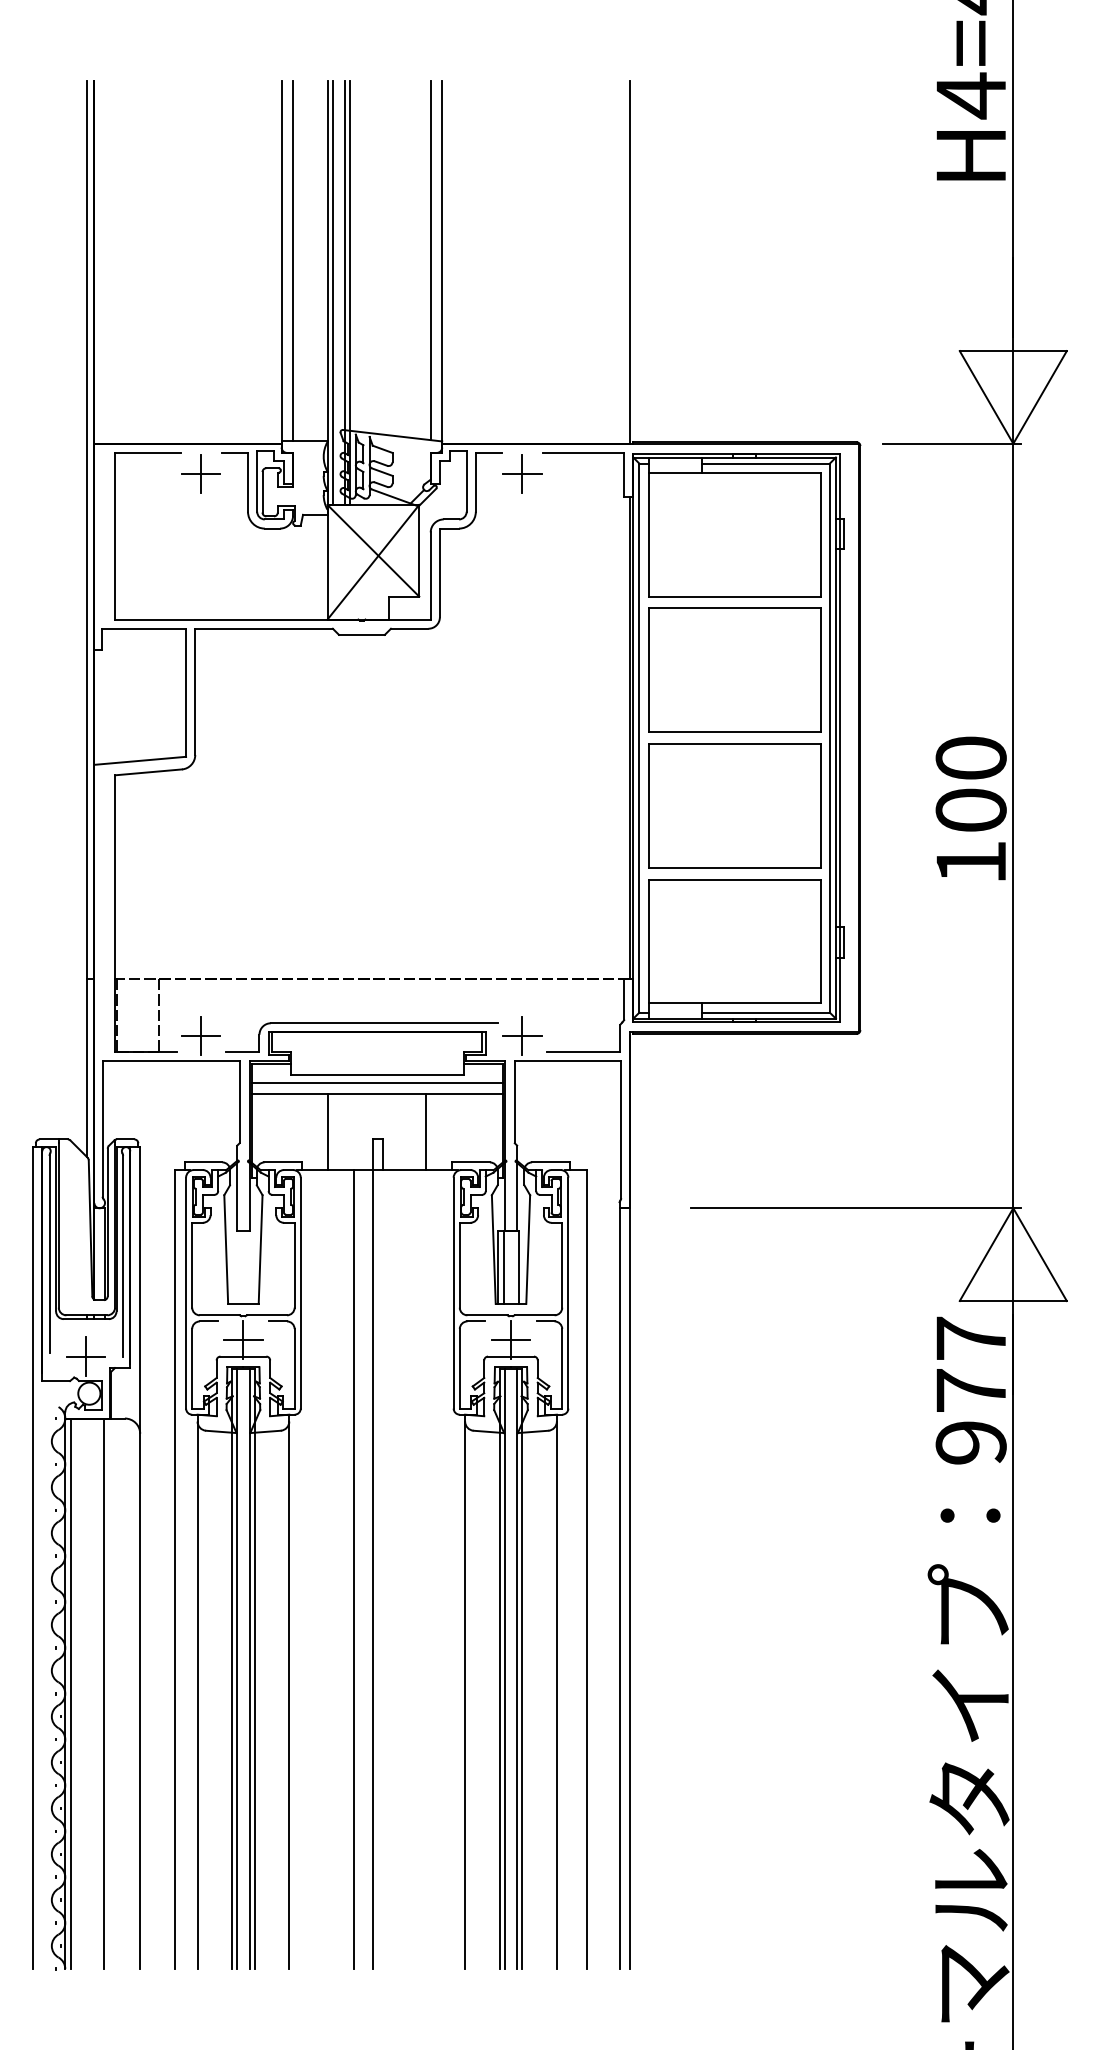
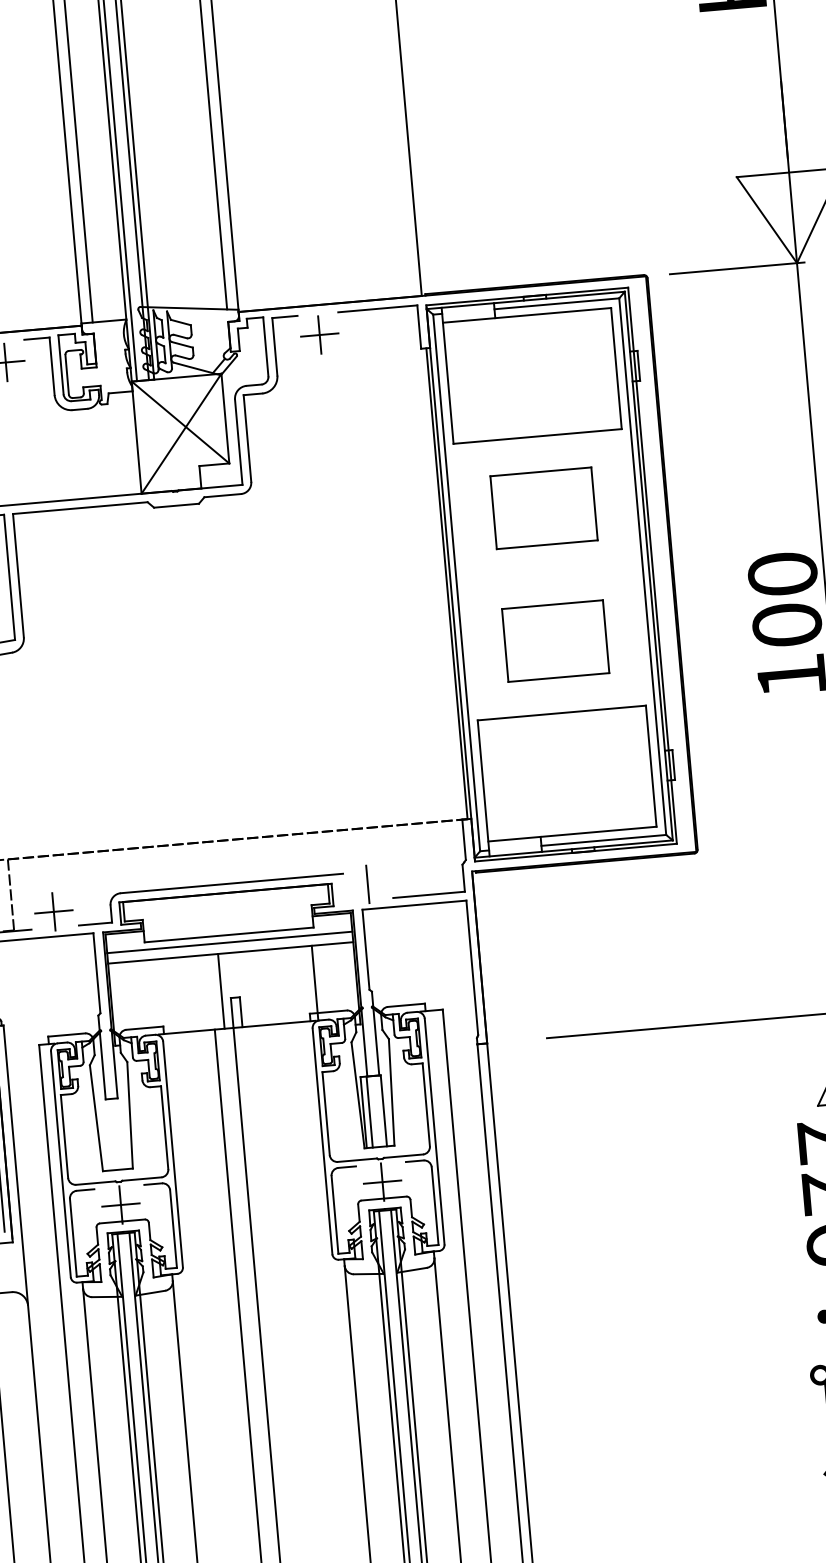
part: (734, 669) -> (543, 507), size x0.6
part: (734, 805) -> (555, 640), size x0.6
line: (522, 1036) -> (367, 884), removed
line: (328, 1131) -> (221, 991), moved
line: (426, 1131) -> (315, 982), moved

